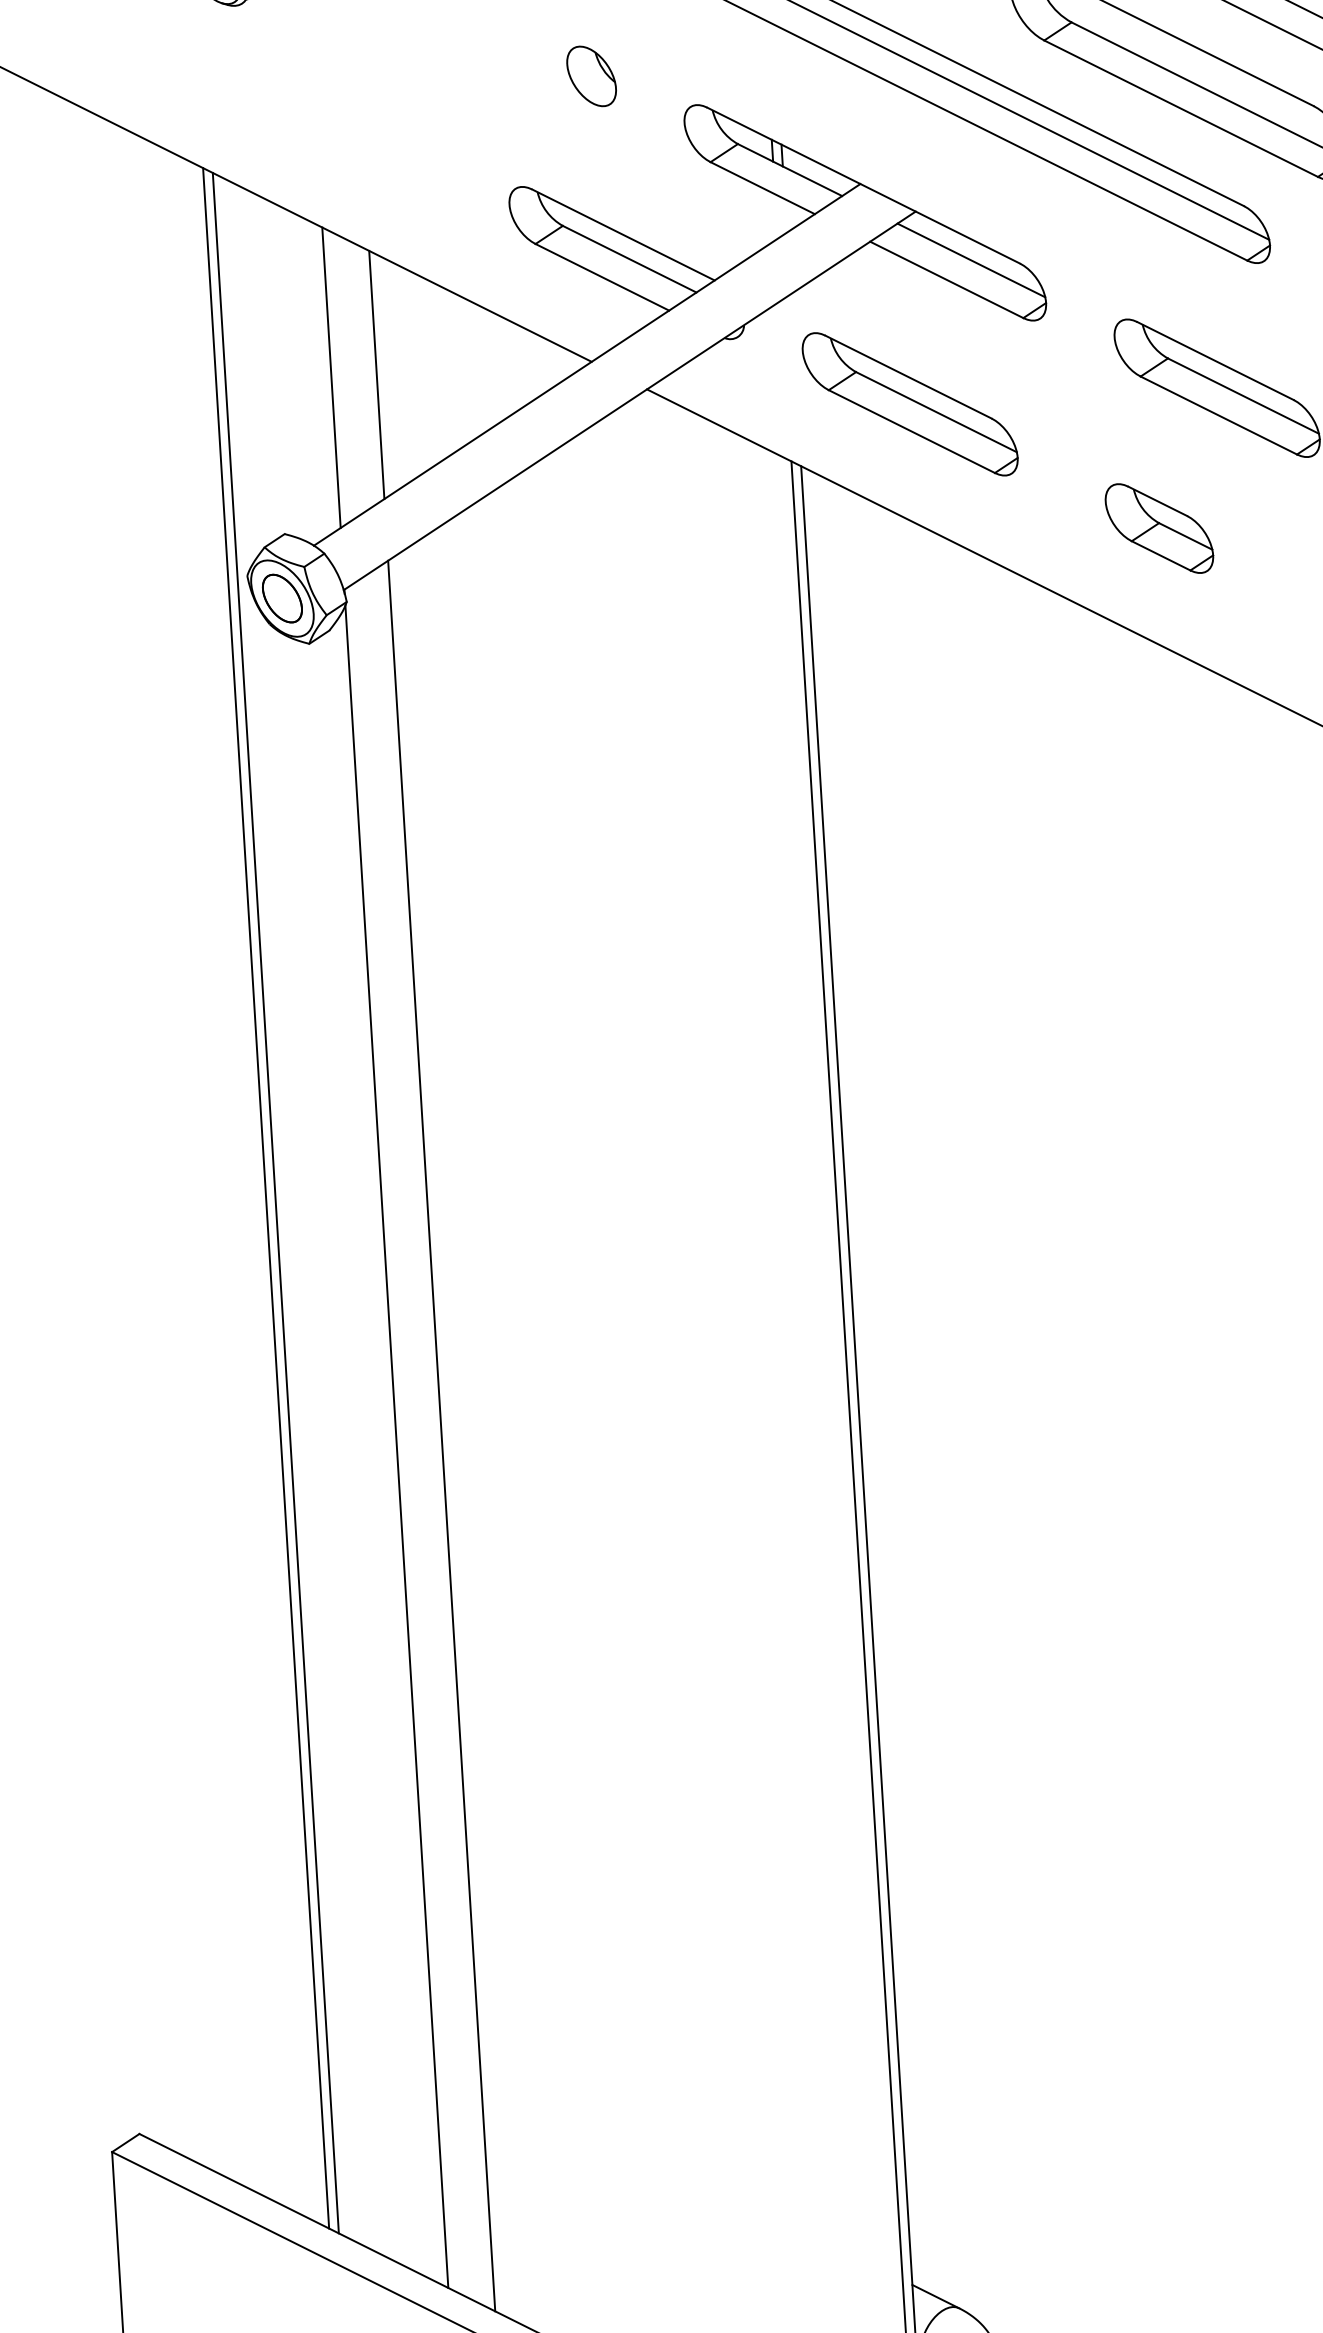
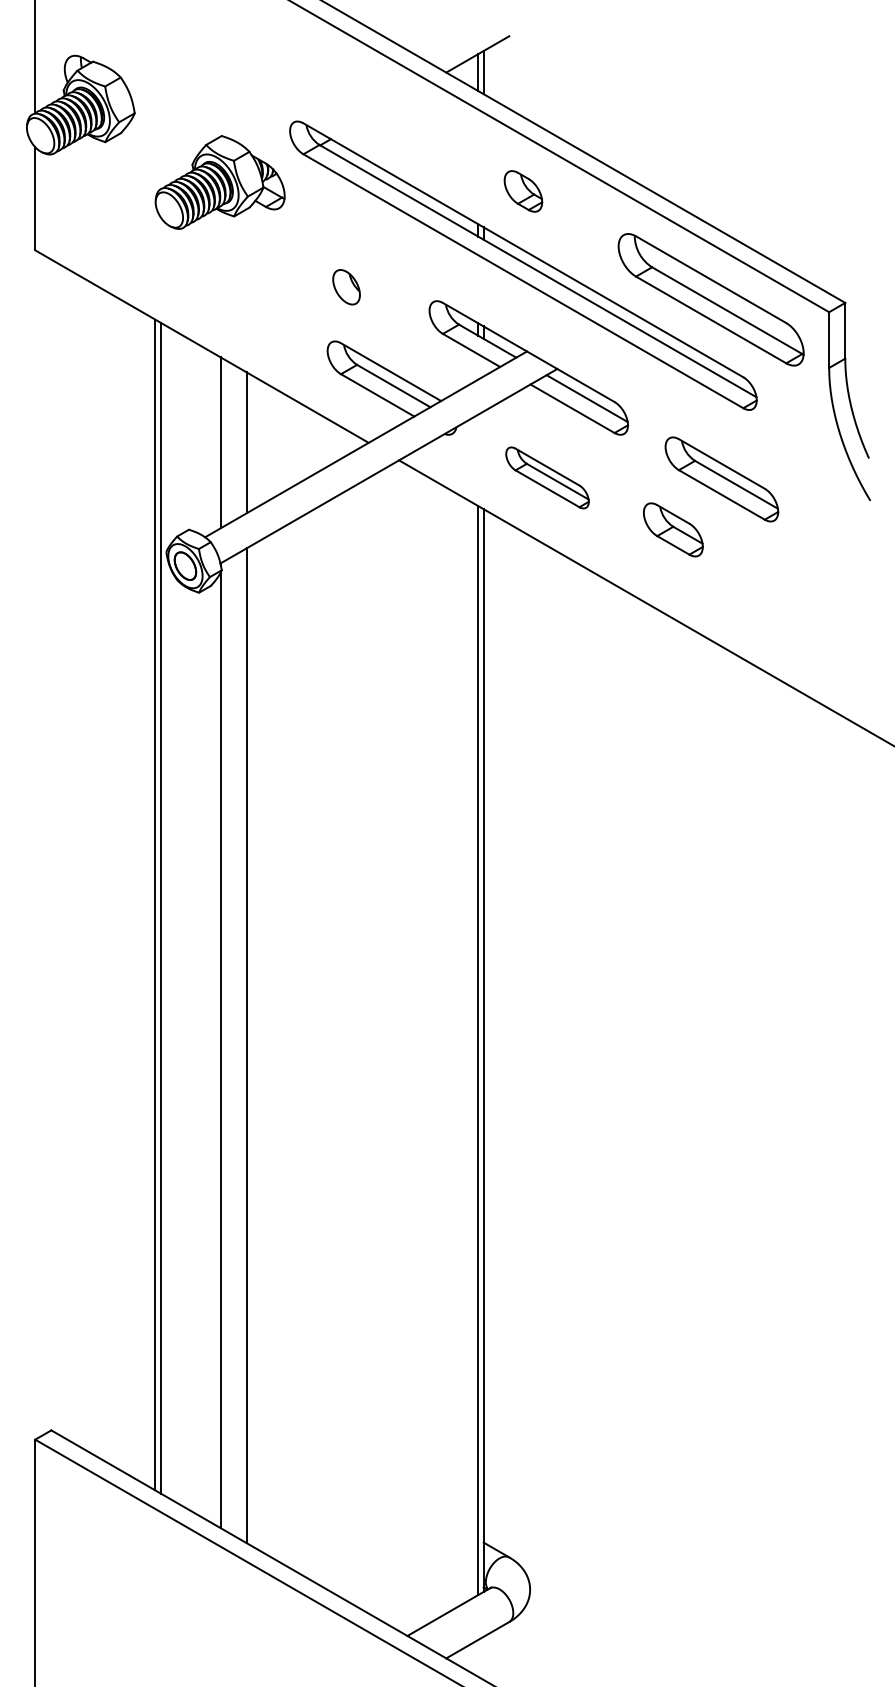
part: (591, 76) -> (346, 287), moved
part: (910, 403) -> (547, 477), size x0.7
part: (1159, 527) -> (673, 529), moved

